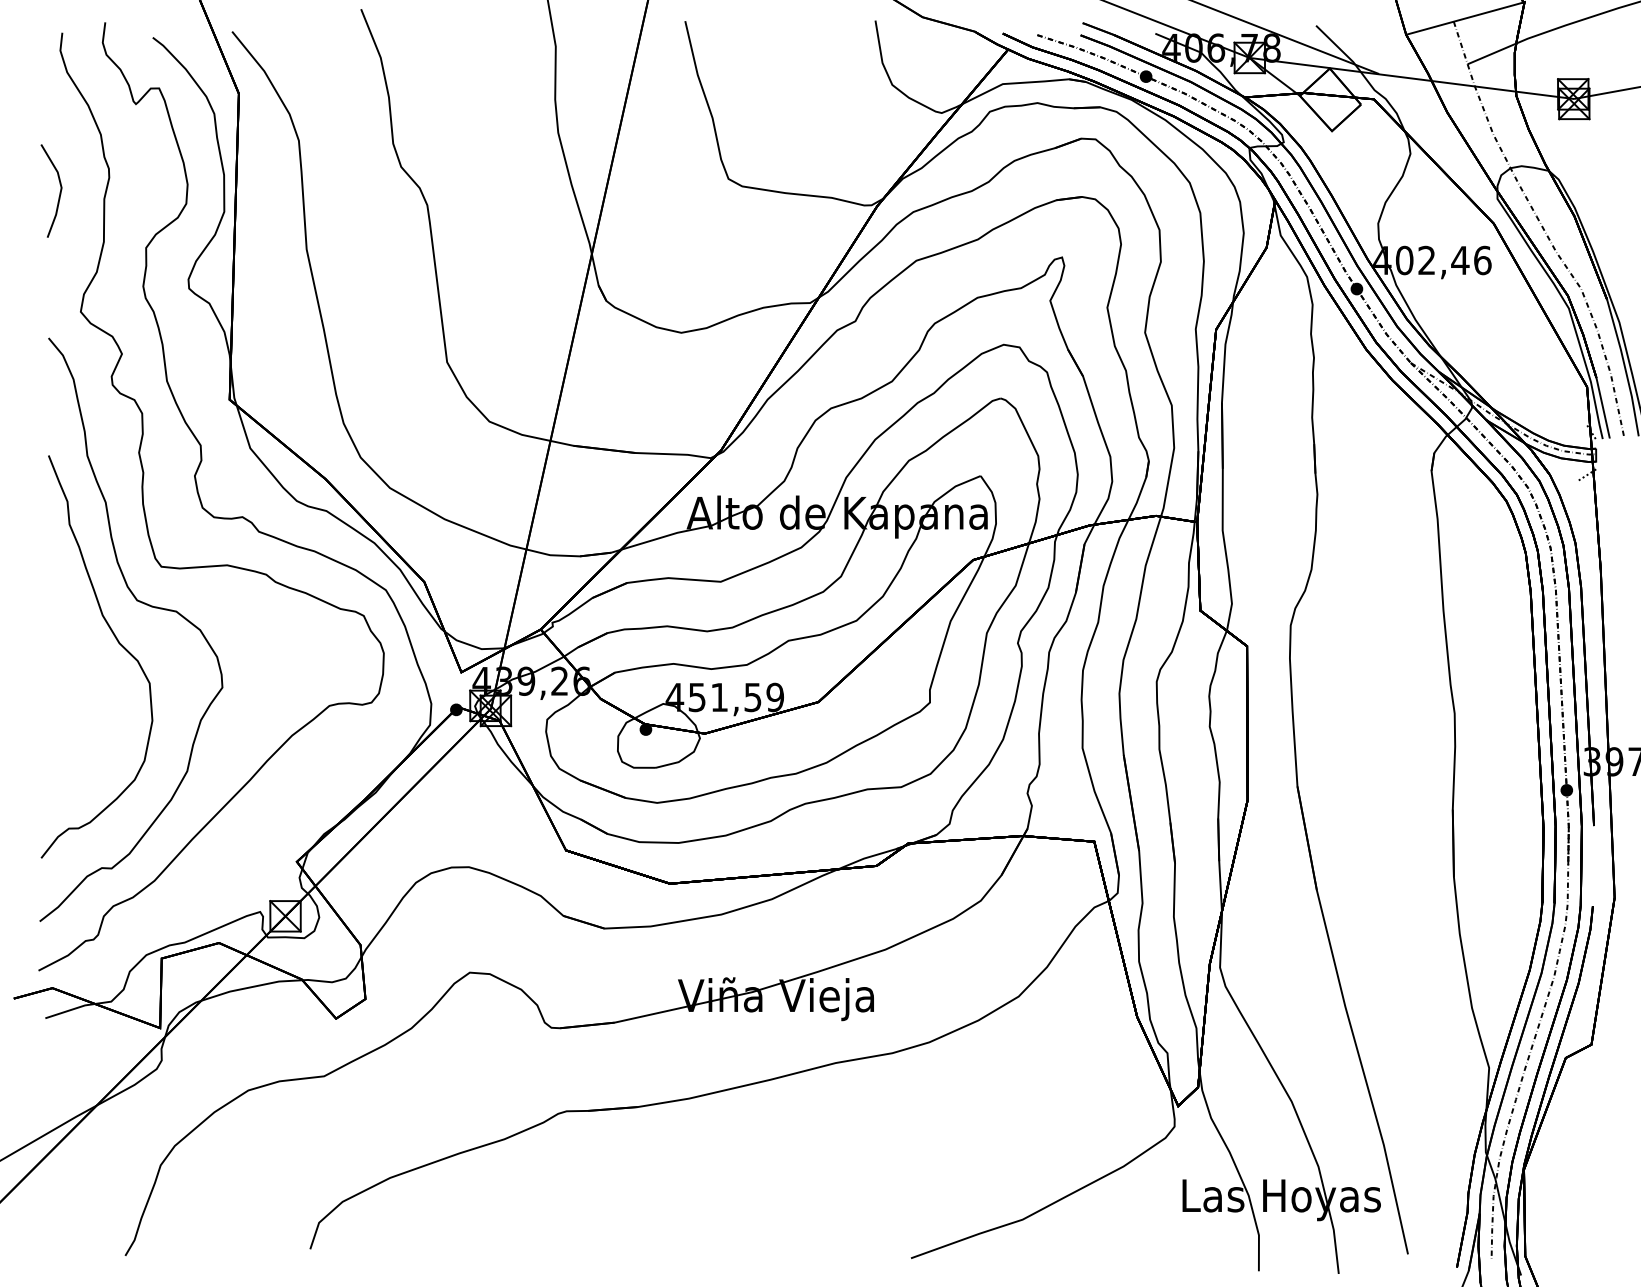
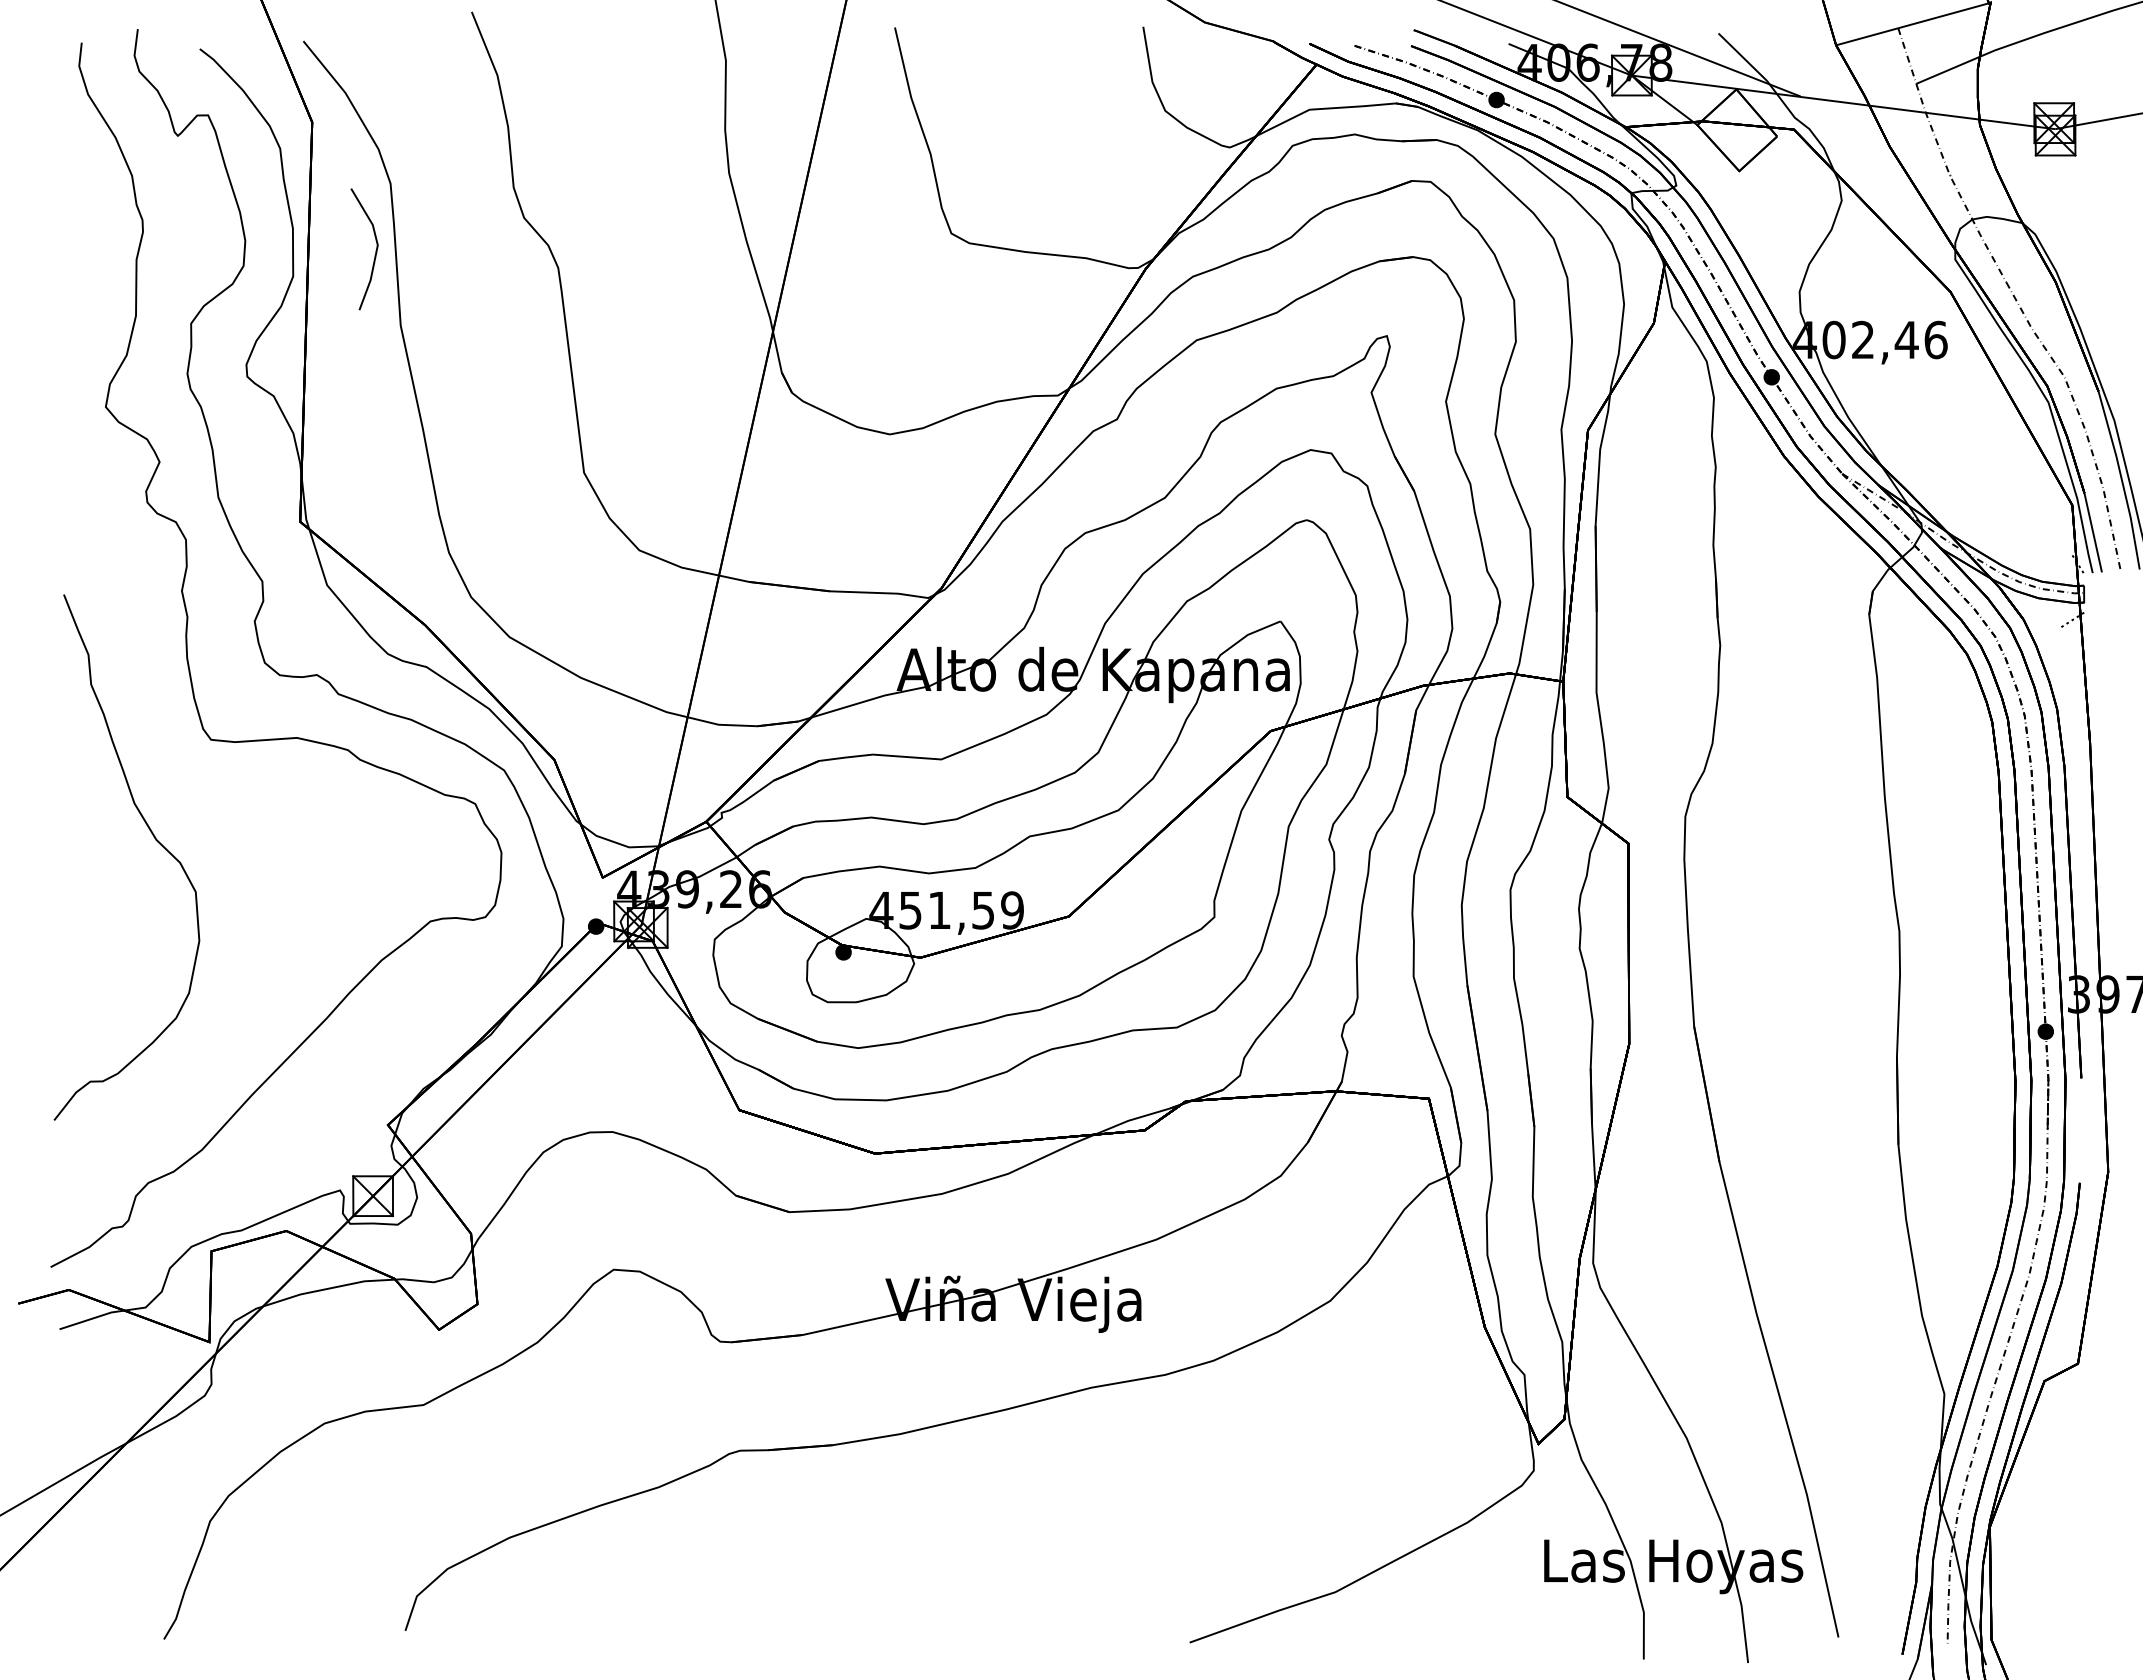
line: (59, 191) -> (375, 250), moved
curve: (141, 603) -> (185, 787), removed

